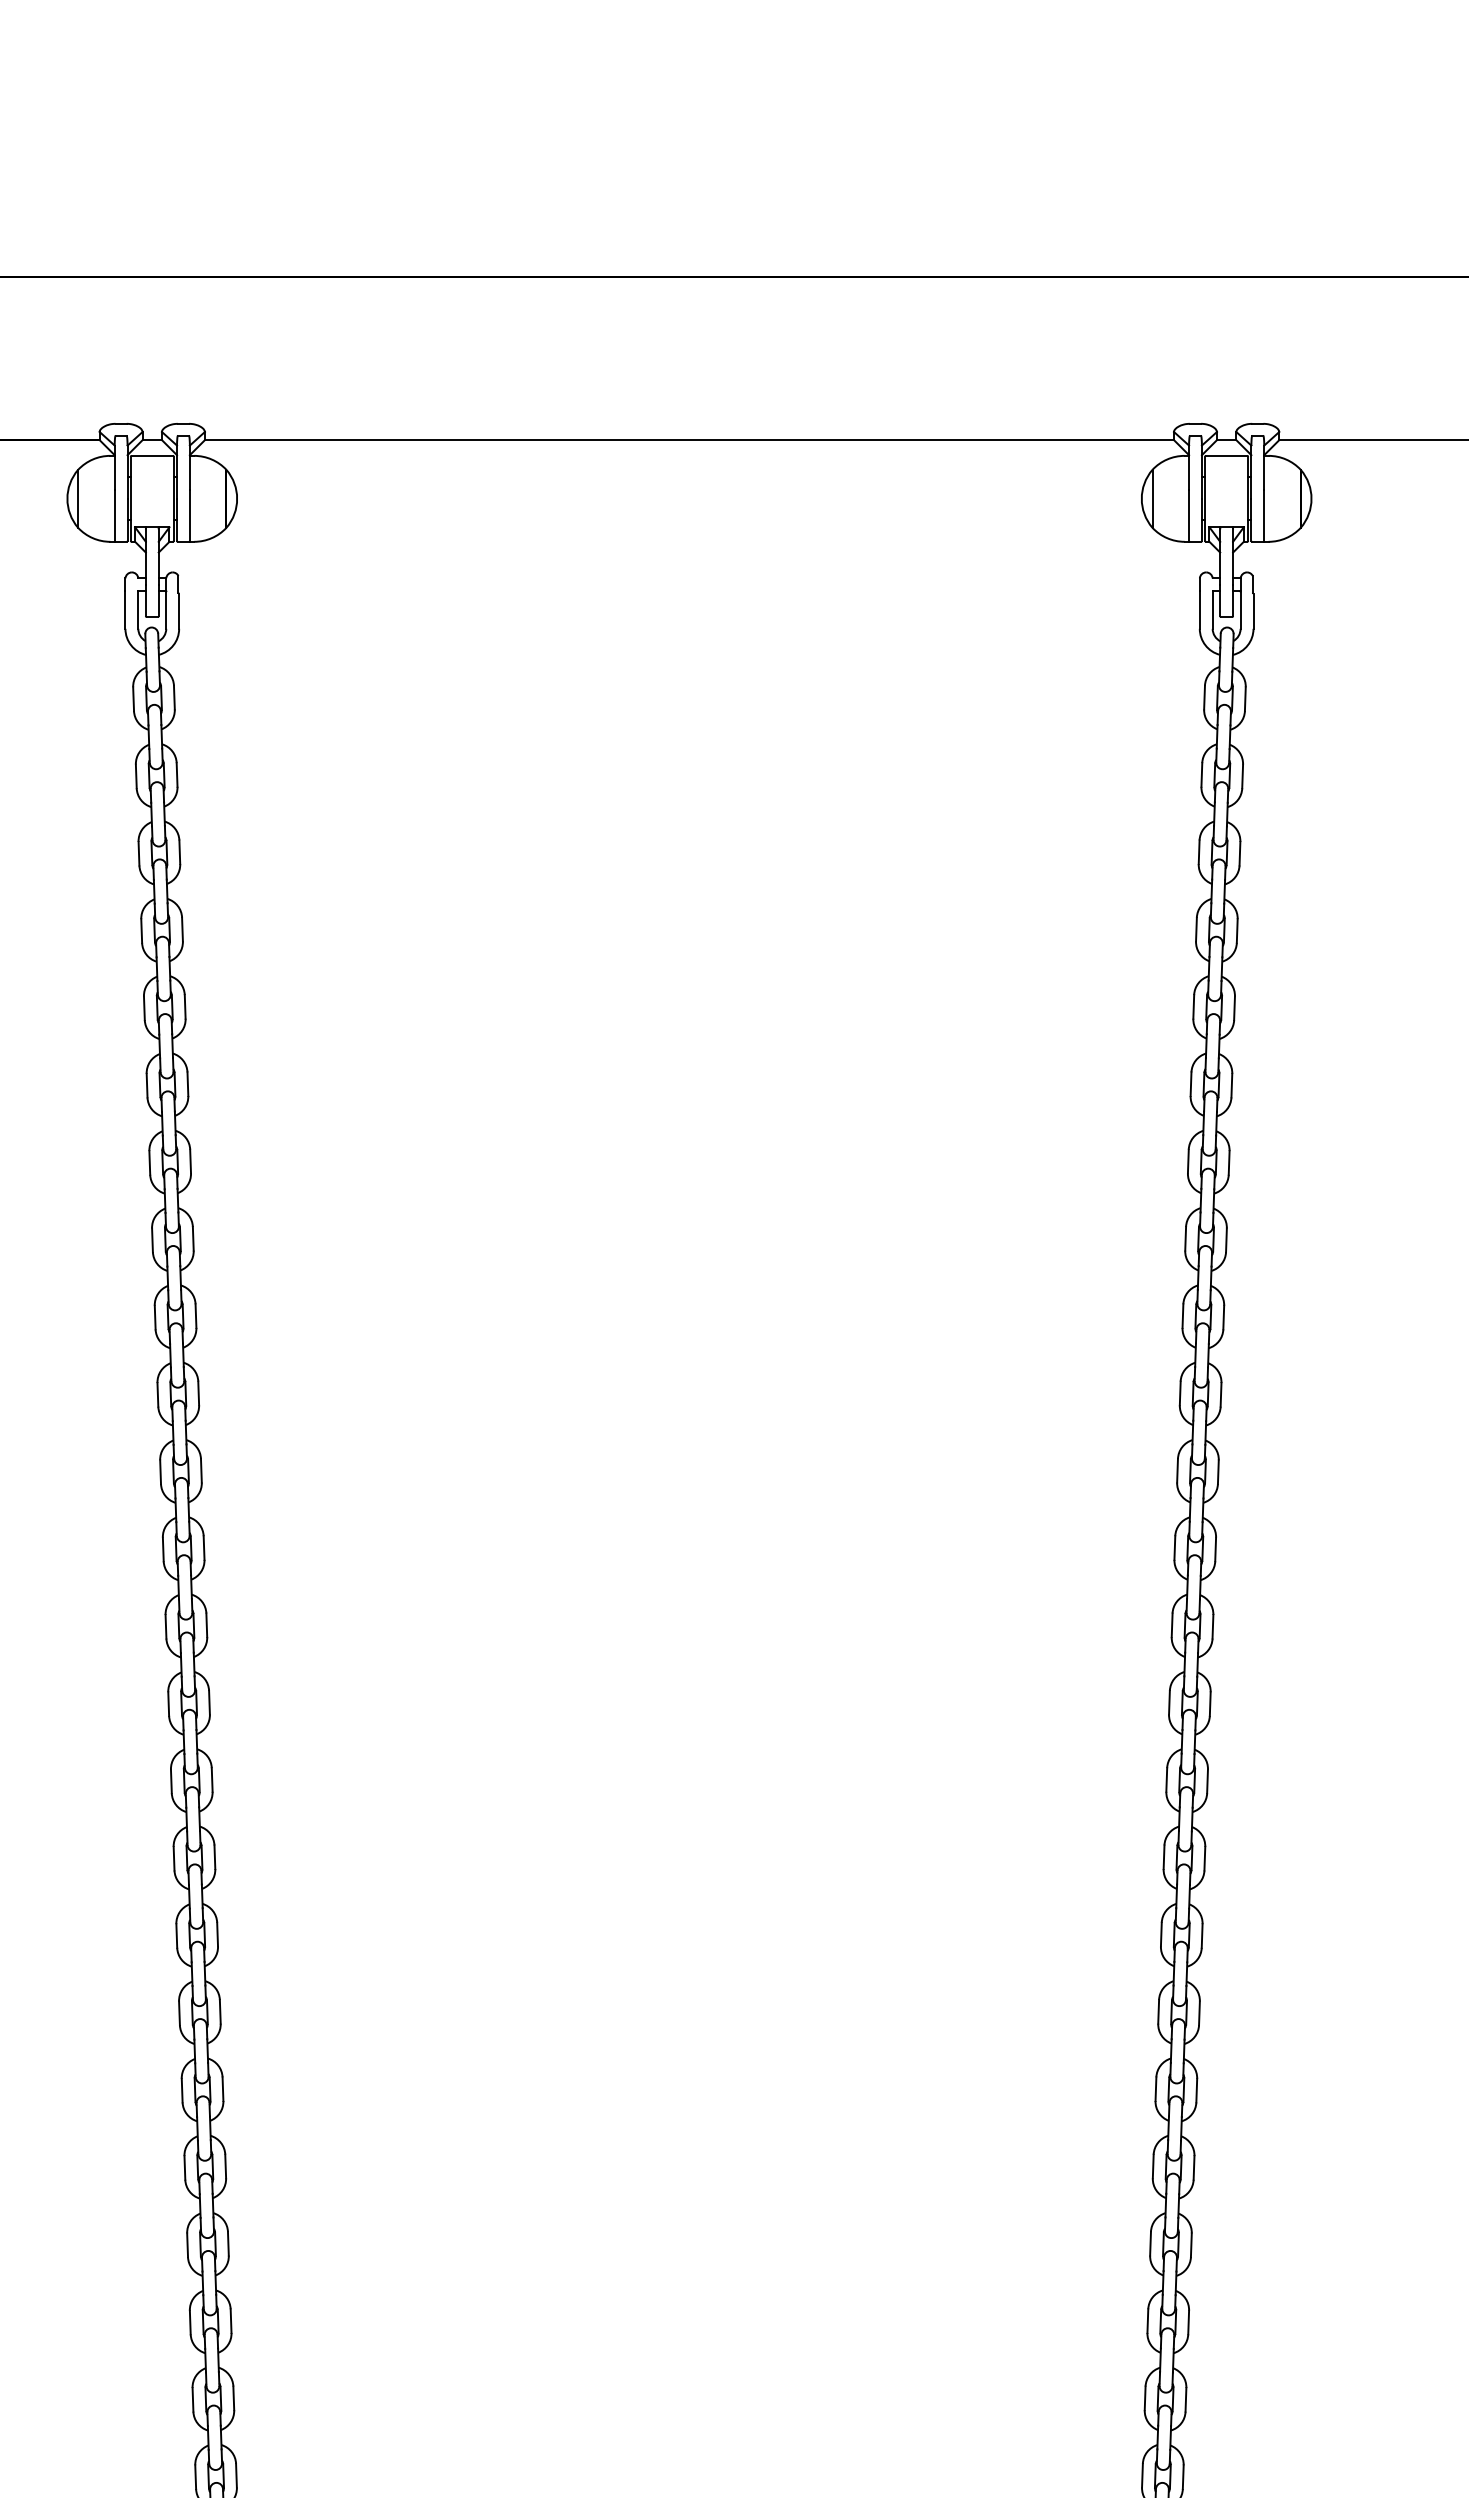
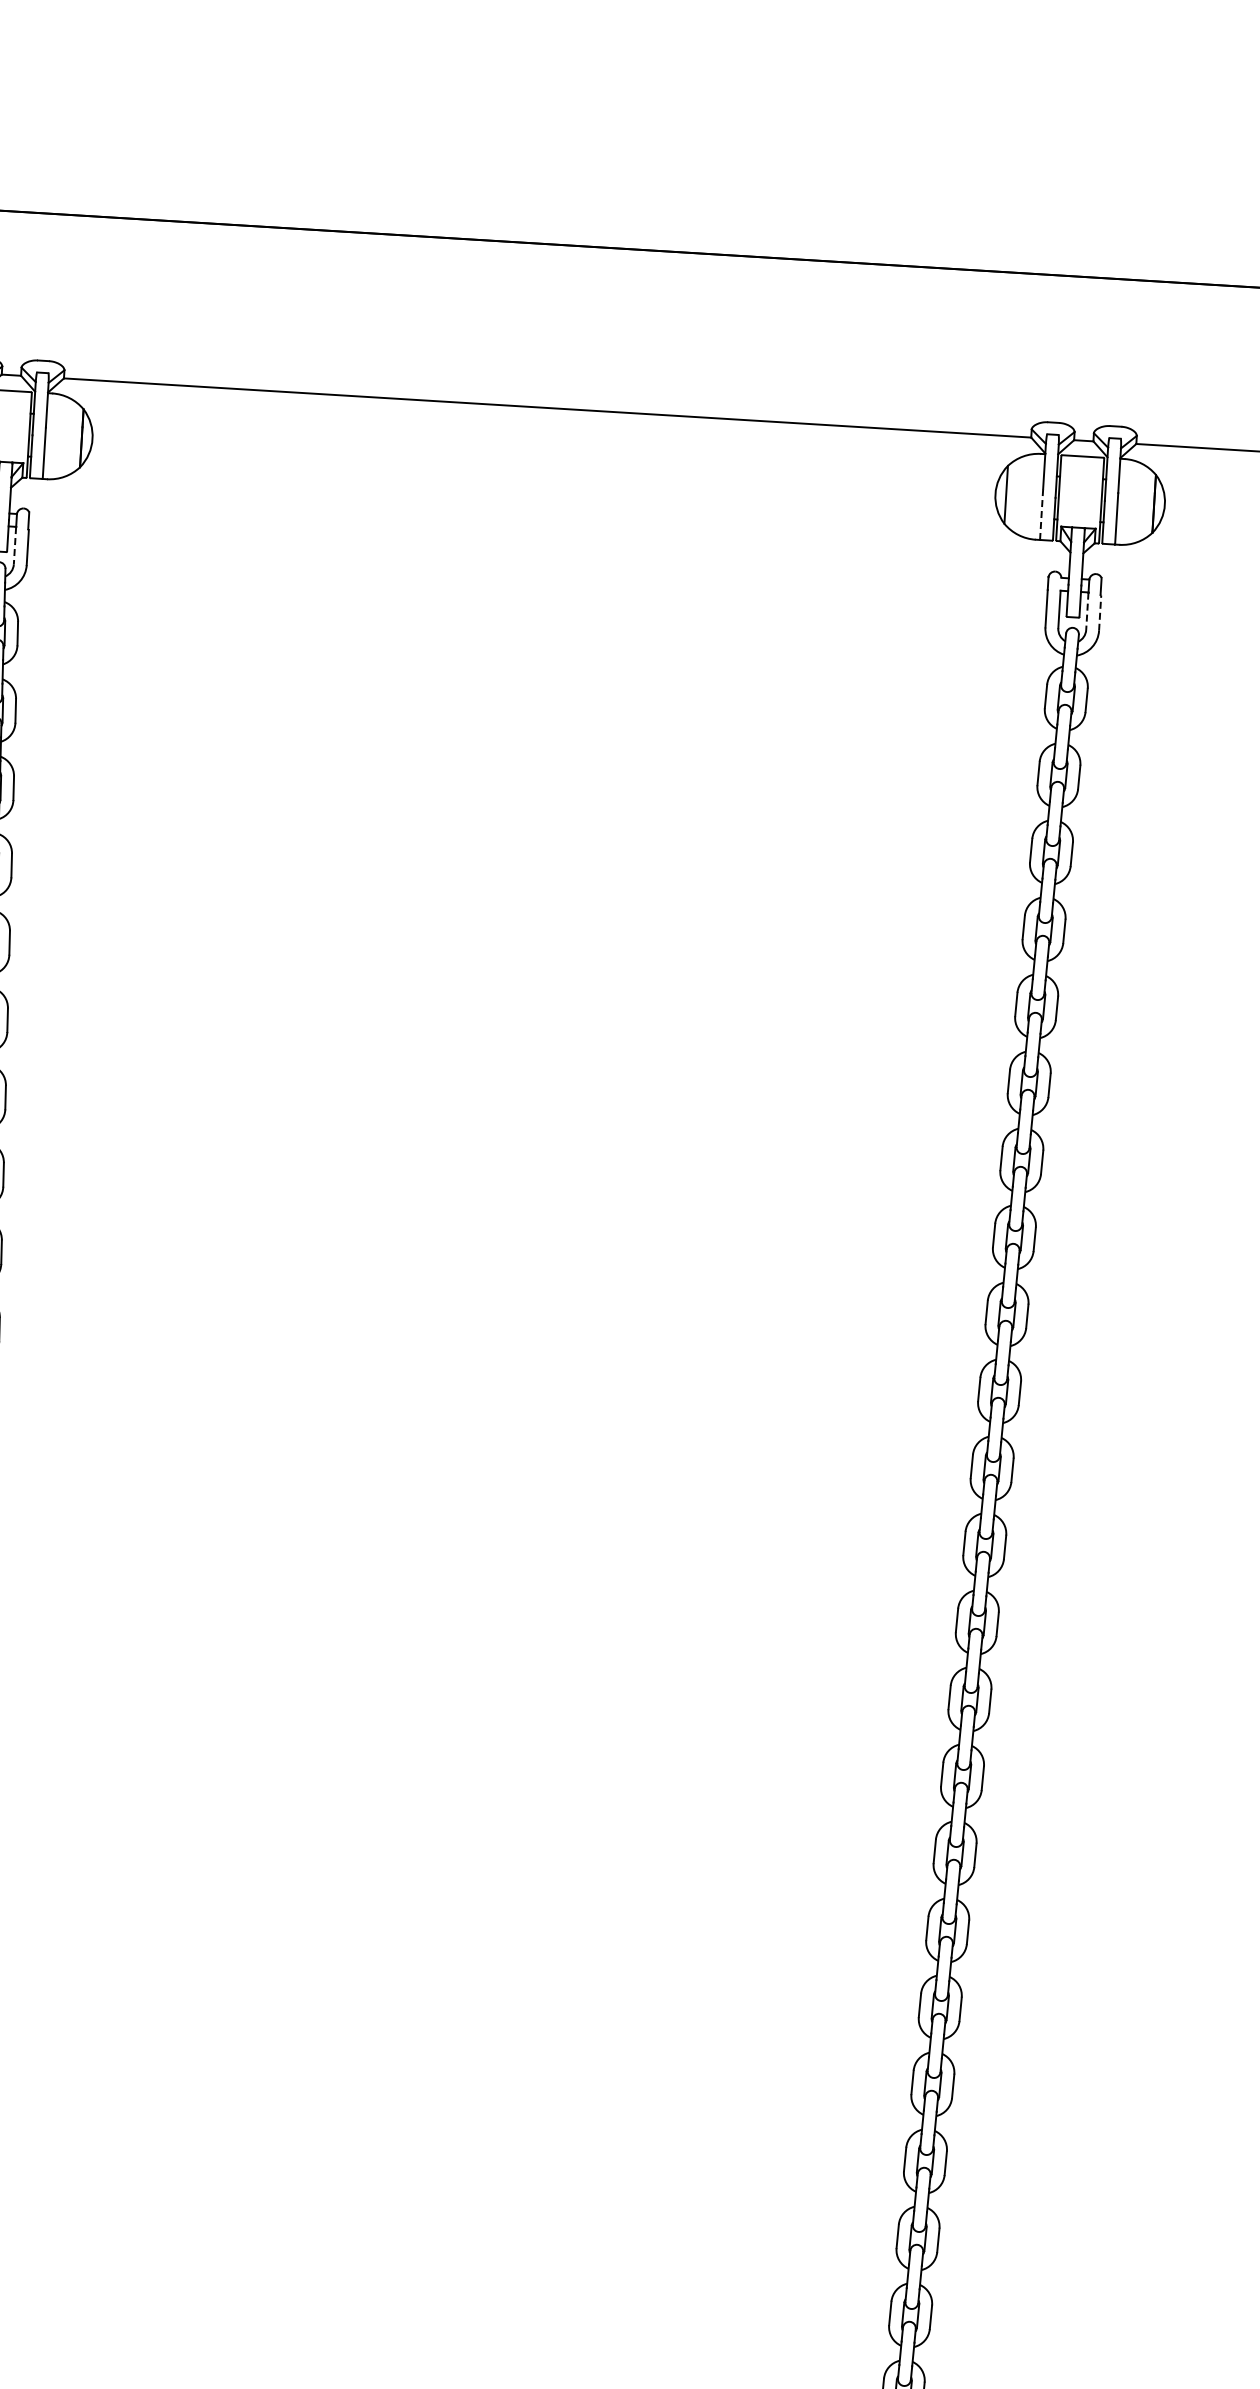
line: (1189, 516) -> (1042, 514), solid -> dashed
line: (166, 610) -> (15, 546), solid -> dashed
line: (1240, 610) -> (1087, 611), solid -> dashed
line: (1253, 611) -> (1100, 613), solid -> dashed

